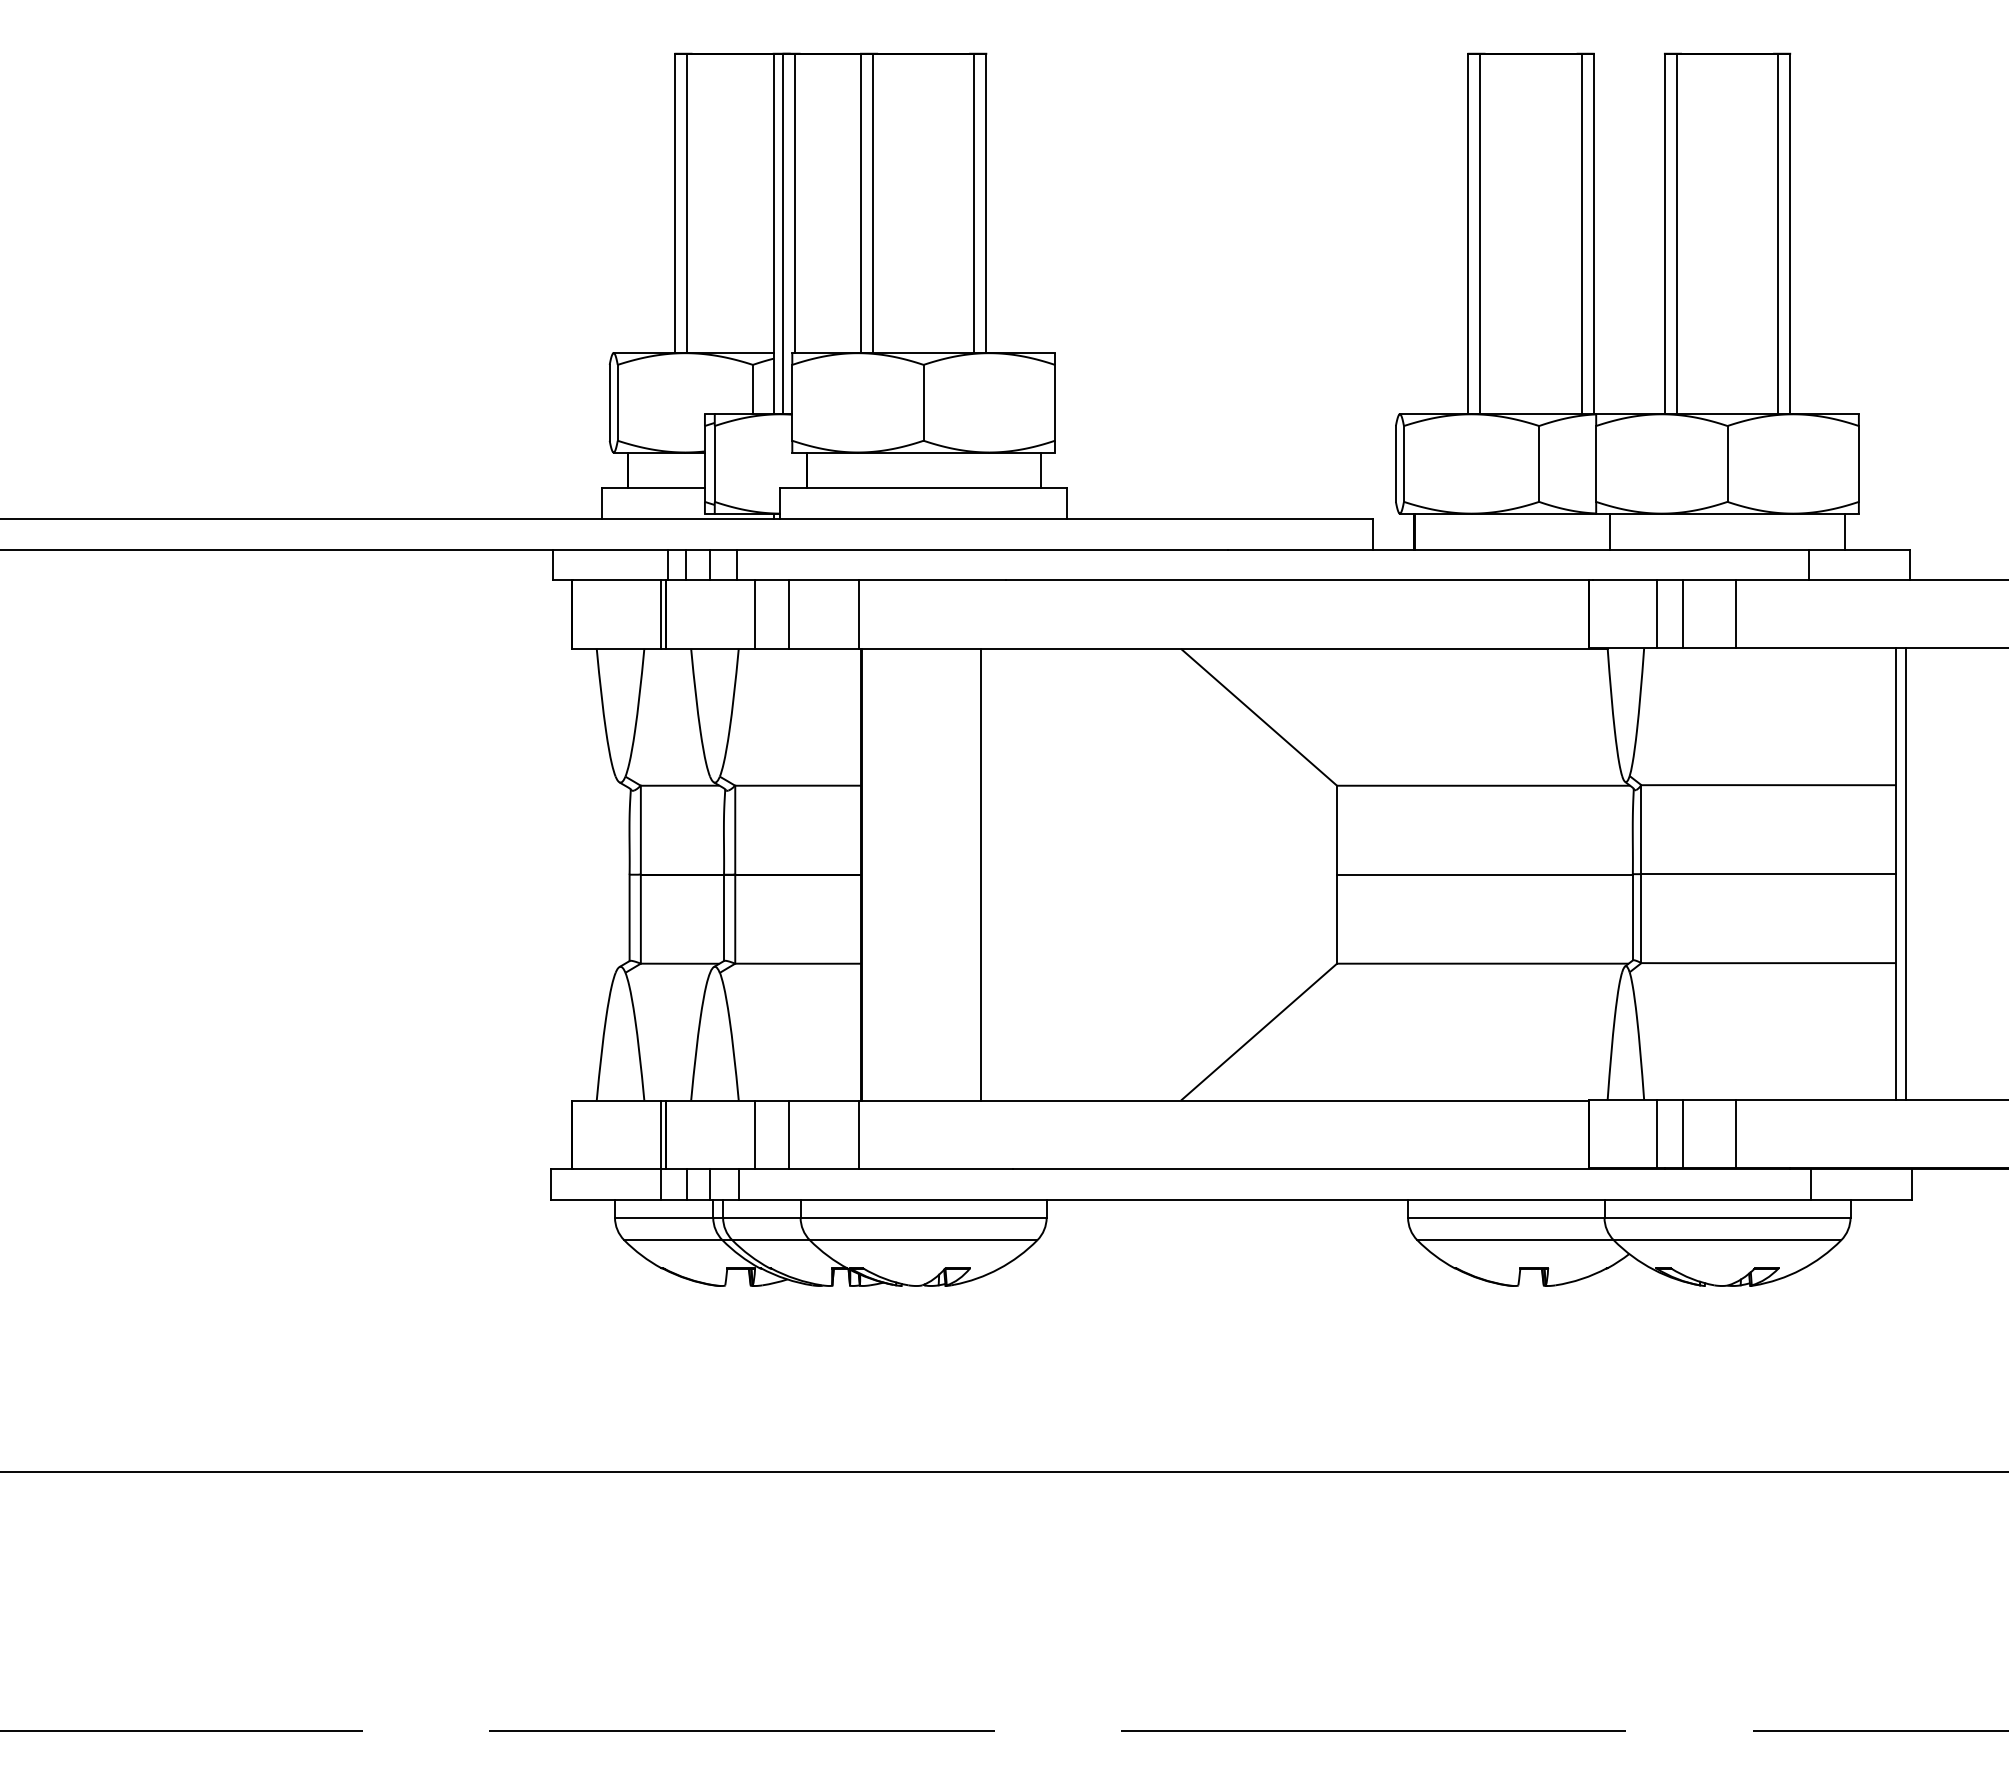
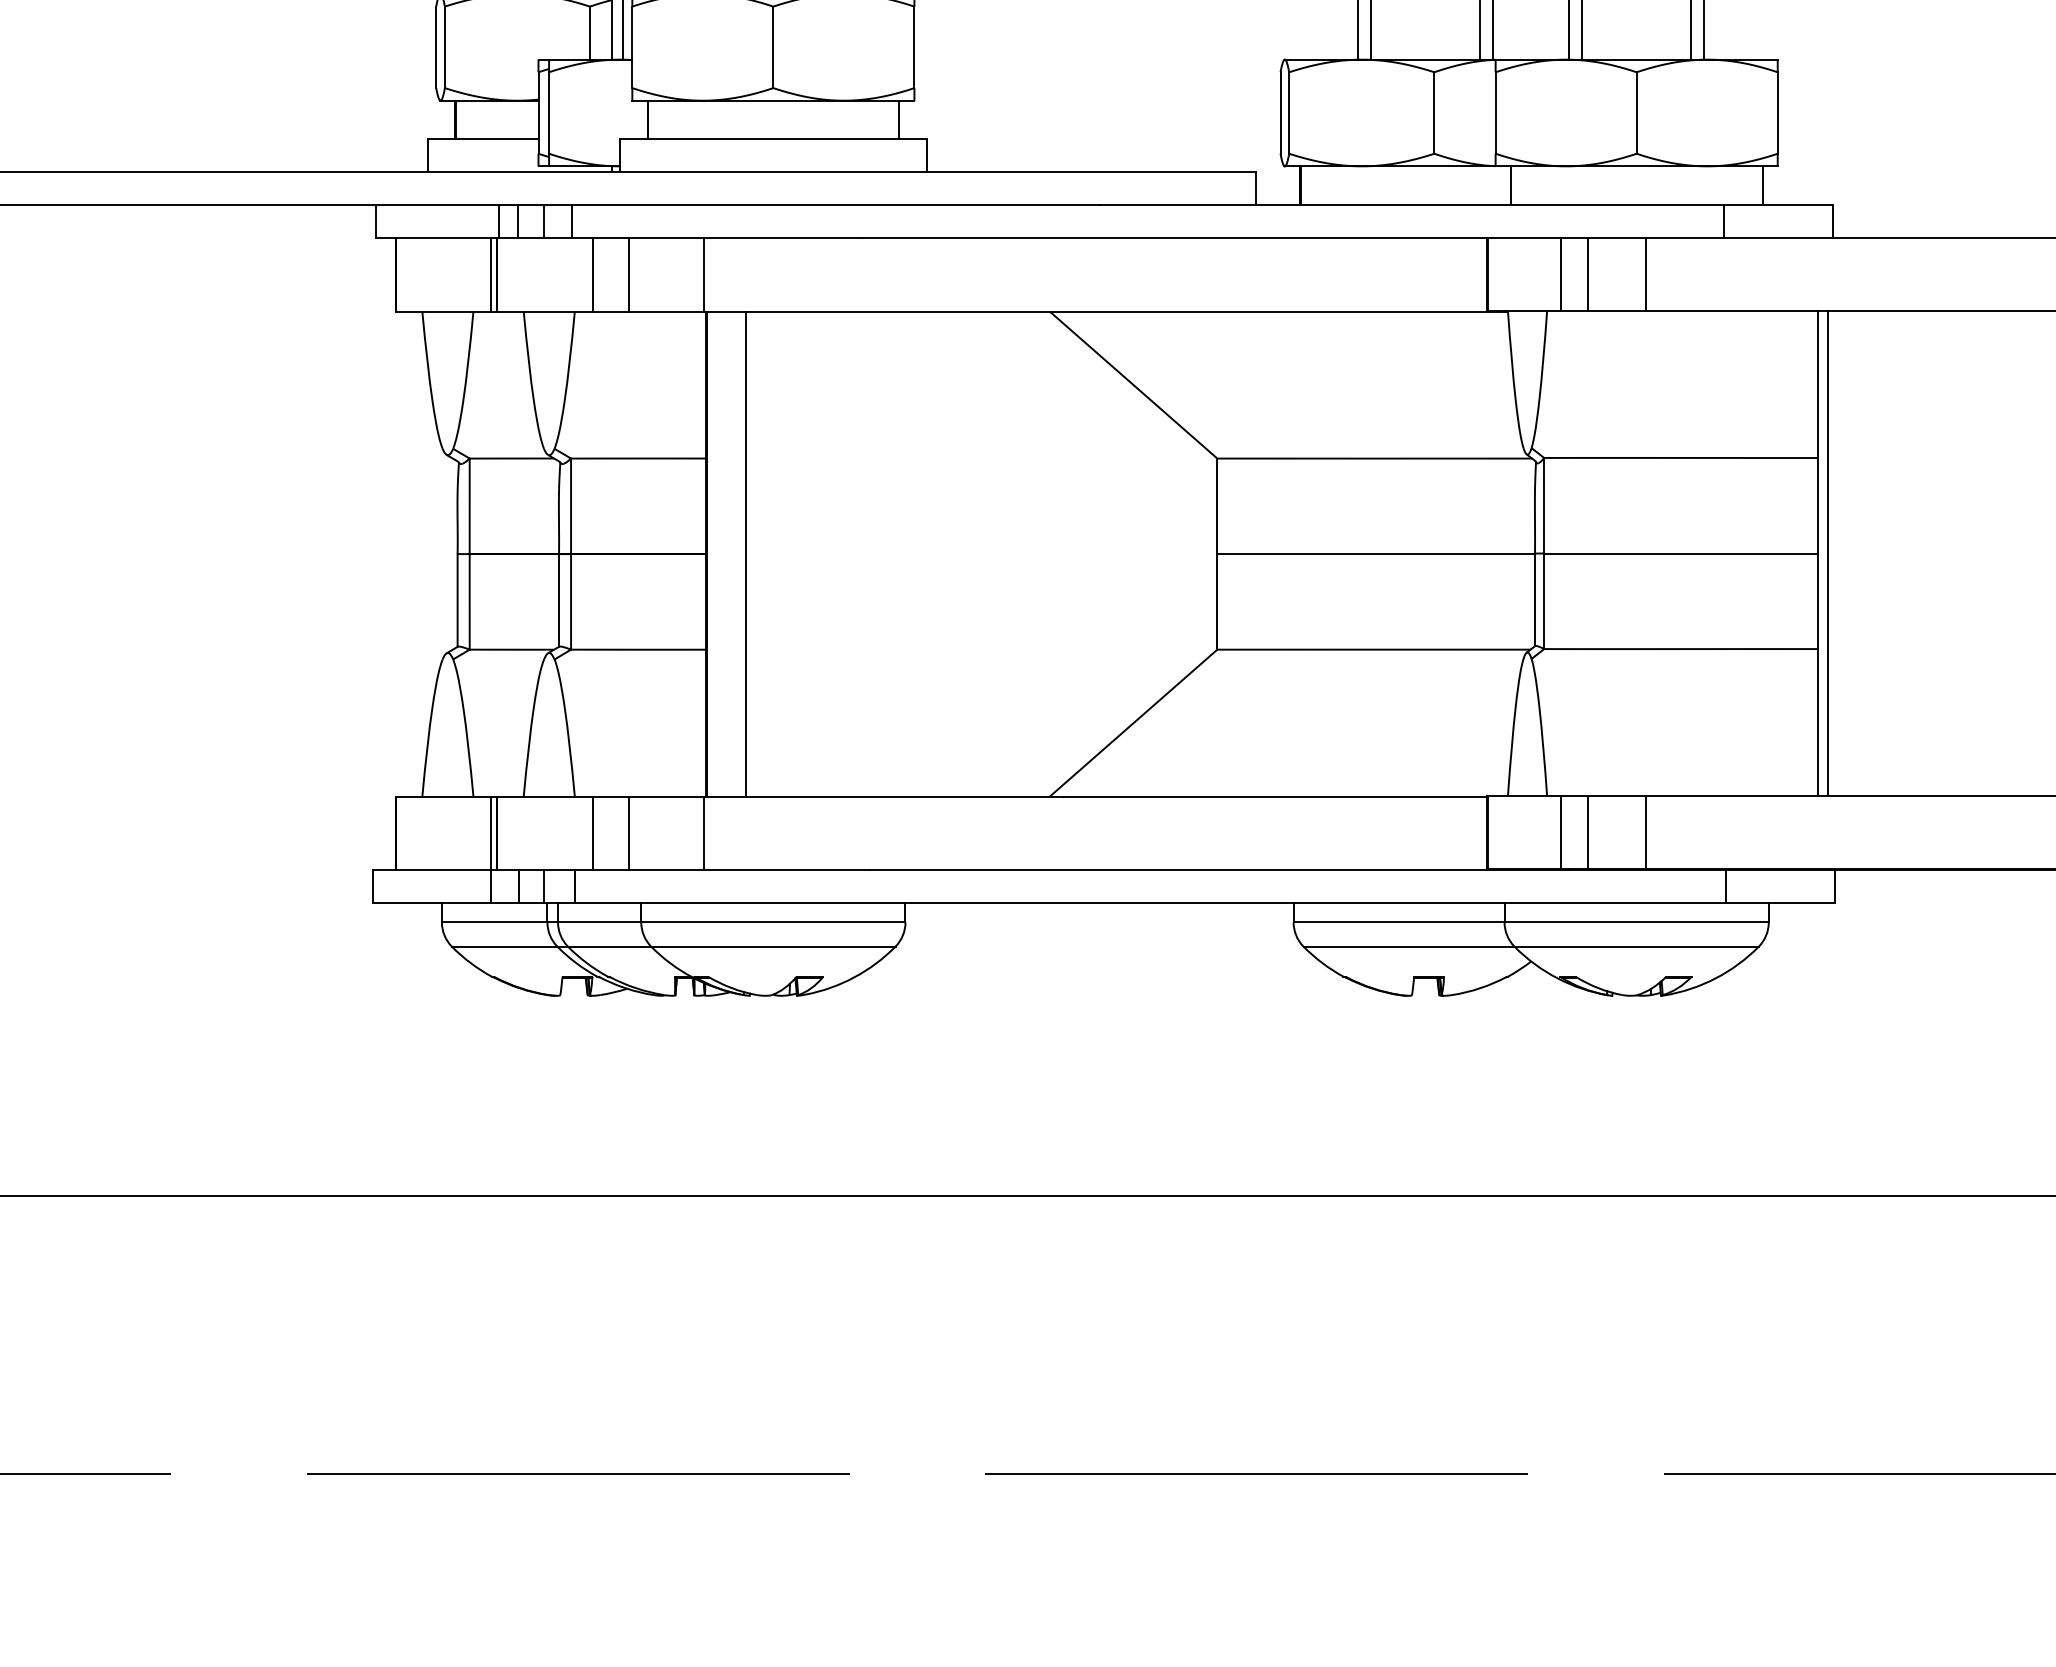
line: (981, 874) -> (746, 553), moved

